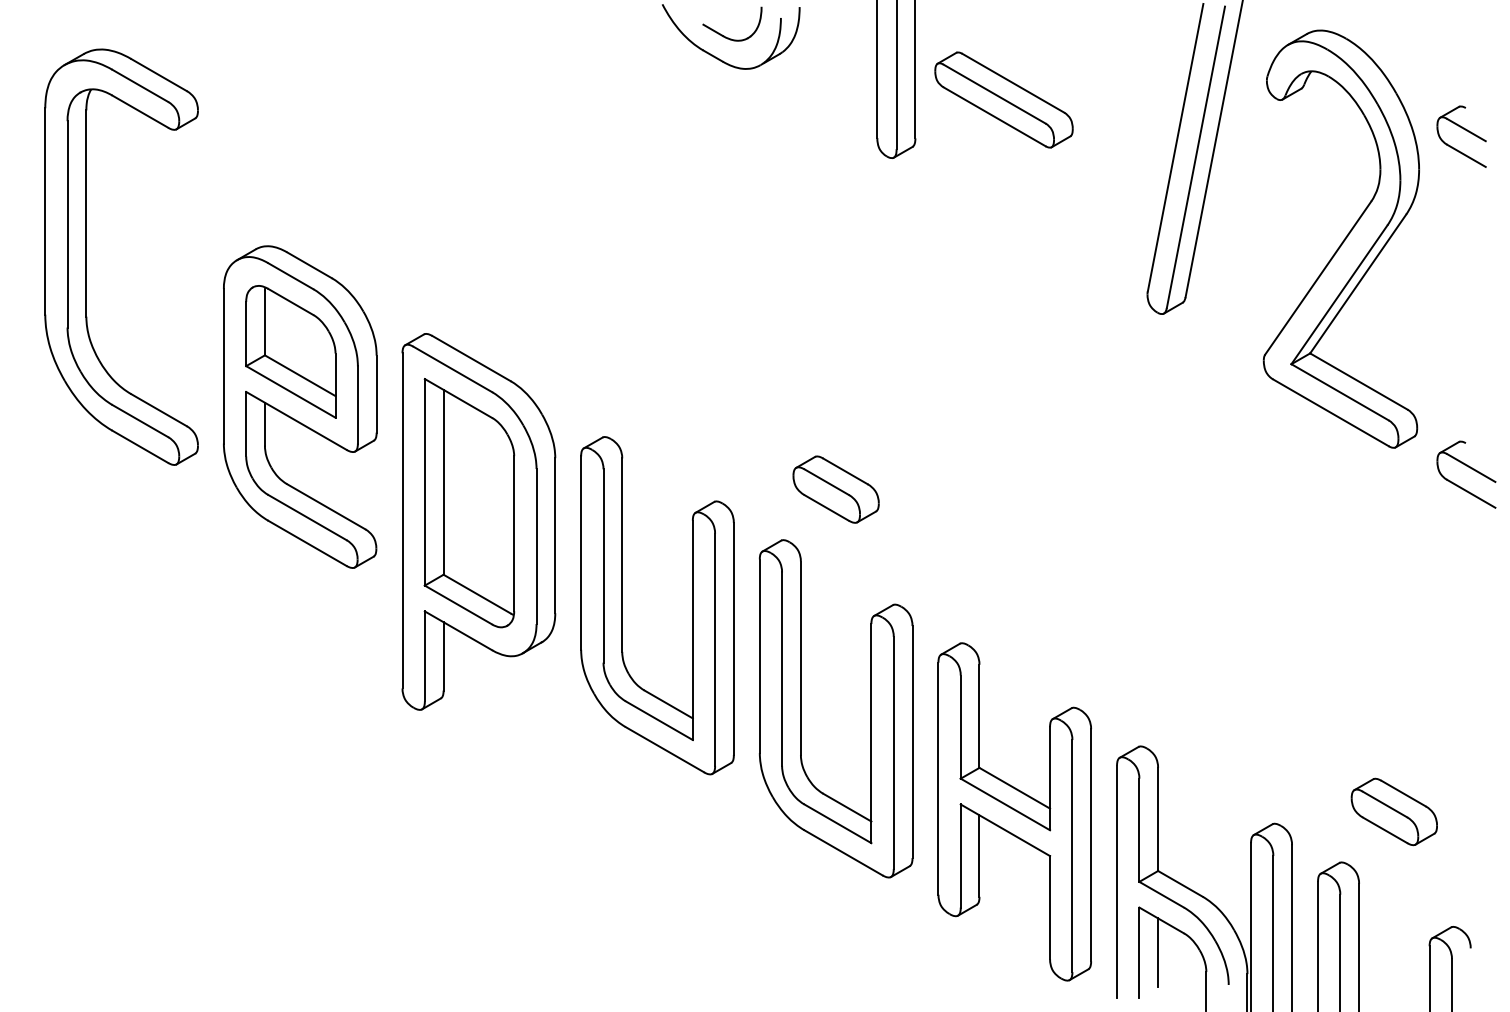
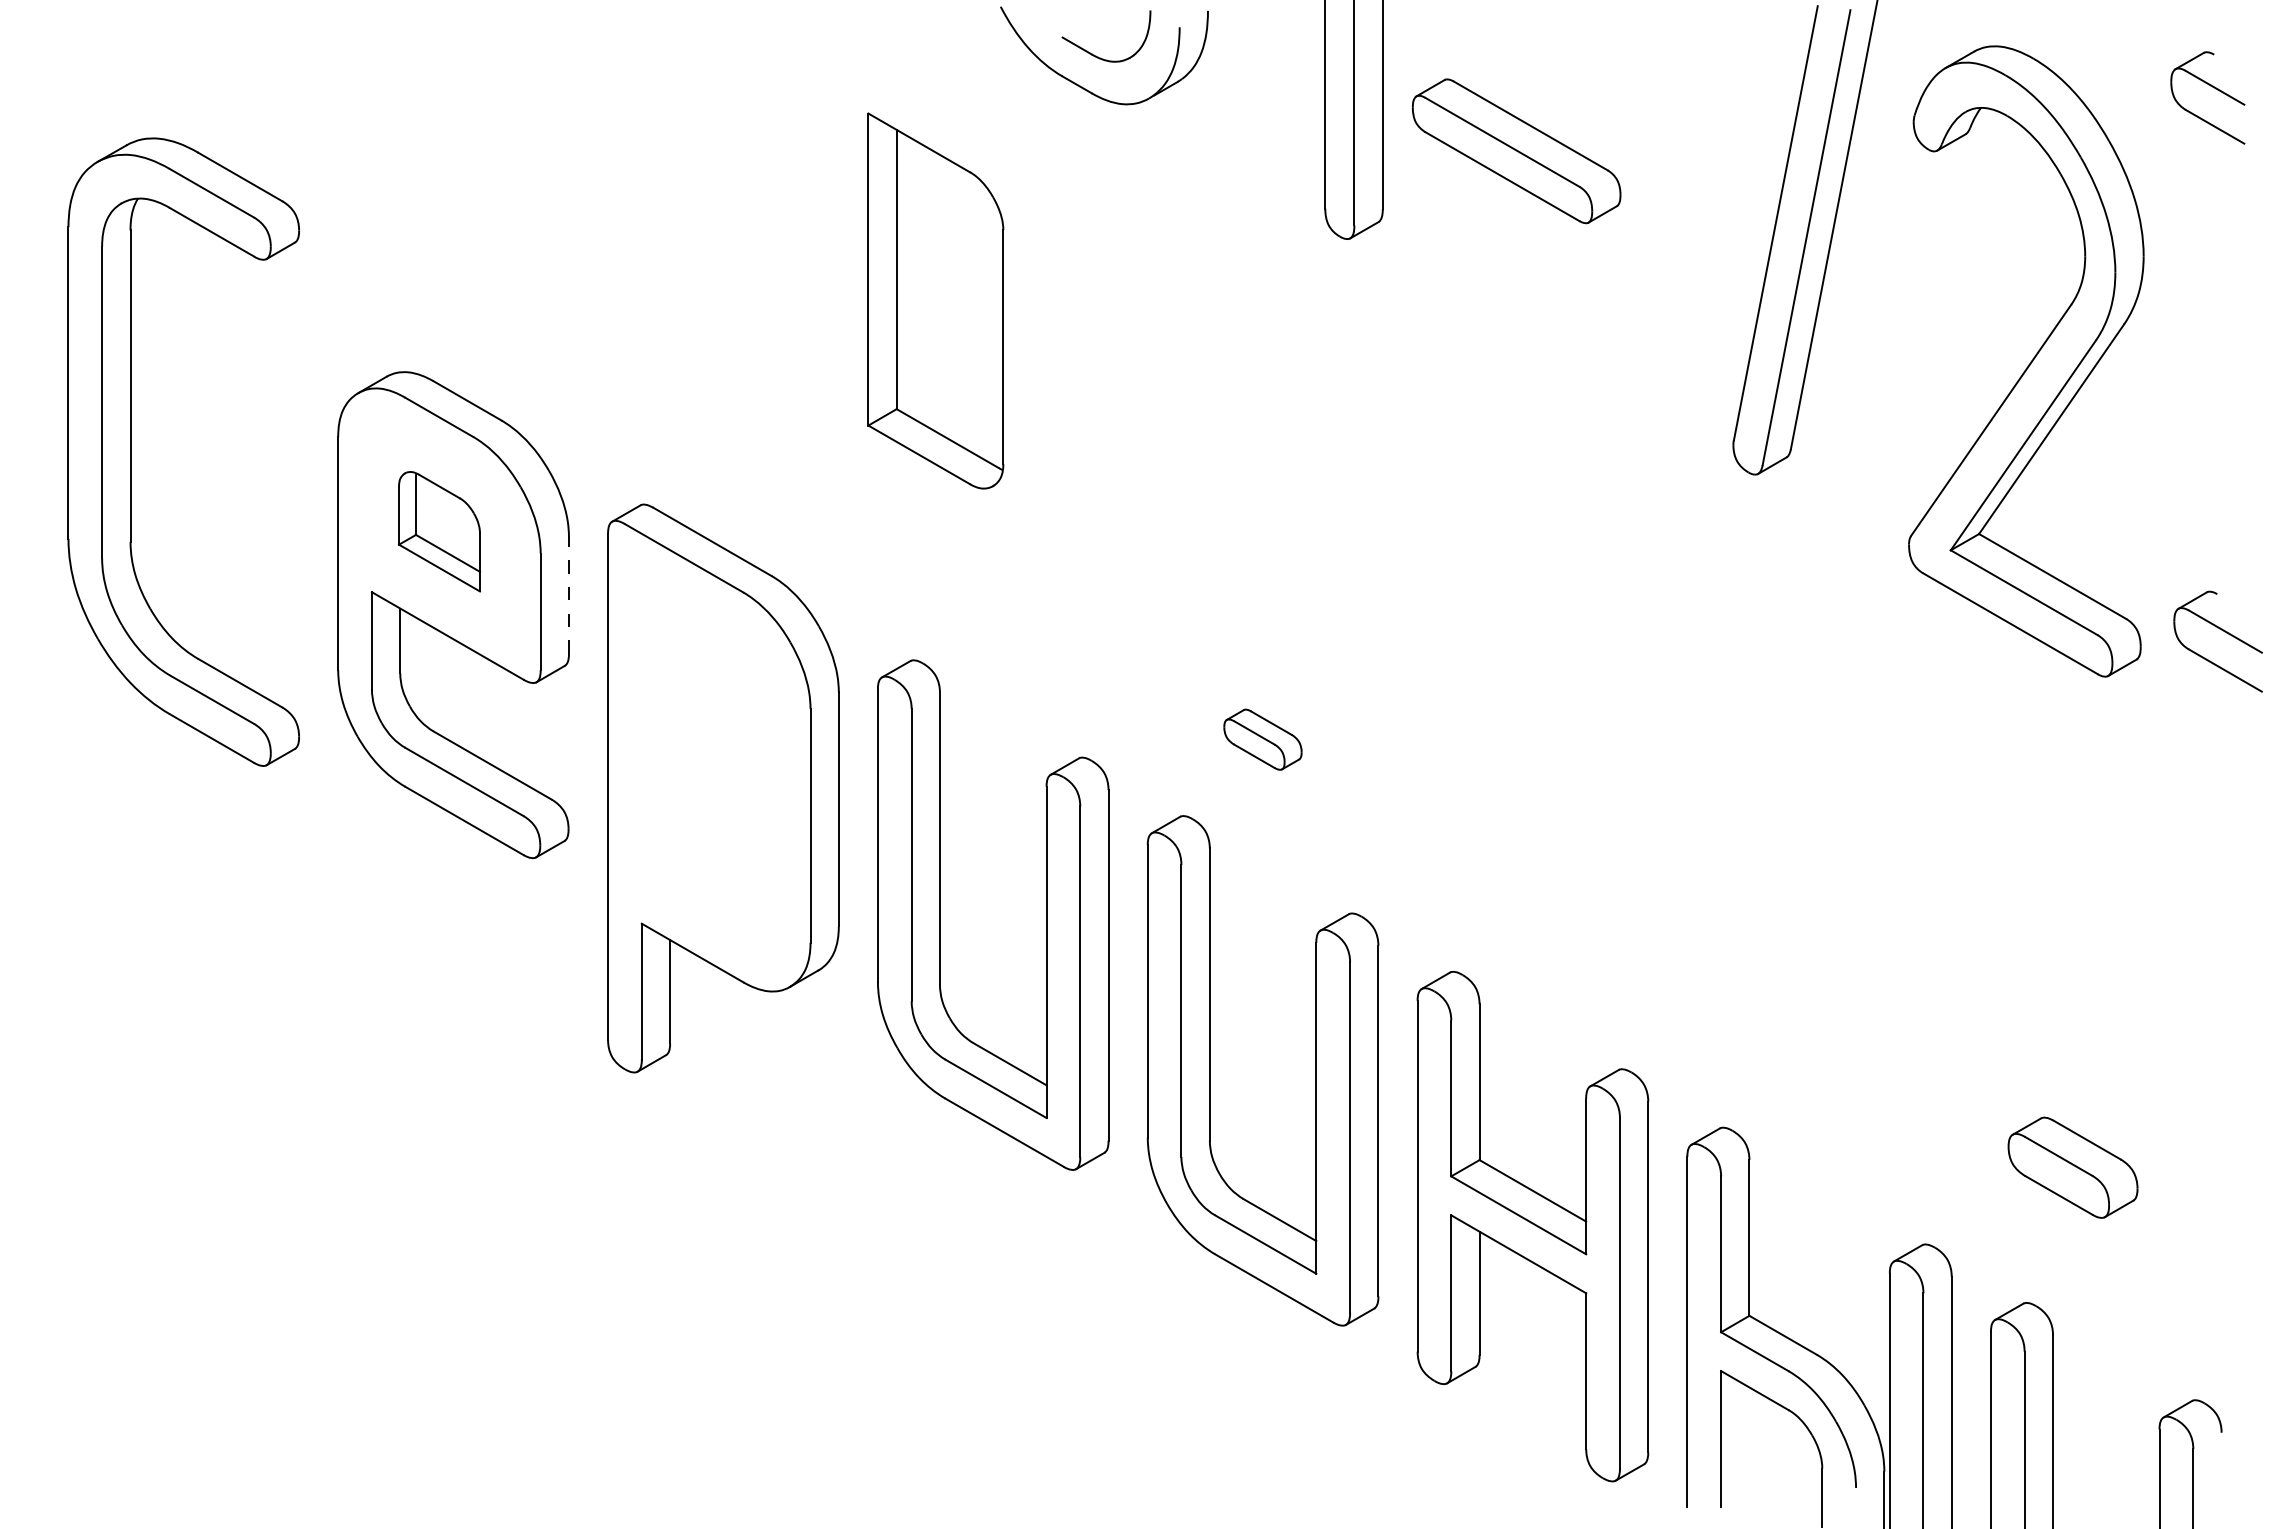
part: (1466, 131) -> (2215, 90), moved
part: (86, 256) -> (130, 451), moved
part: (290, 351) -> (438, 531), size x0.6
line: (376, 394) -> (568, 596), solid -> dashed
part: (1469, 468) -> (2222, 632), moved
part: (835, 489) -> (1262, 739), size x0.6
part: (469, 503) -> (935, 301), moved
part: (1393, 811) -> (2071, 1167), moved
line: (1158, 952) -> (1749, 1438), removed

